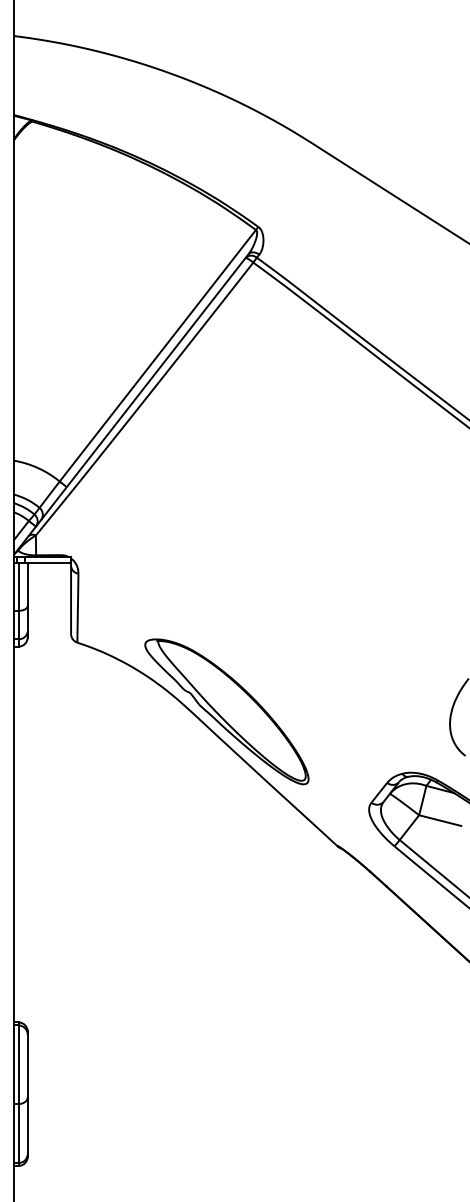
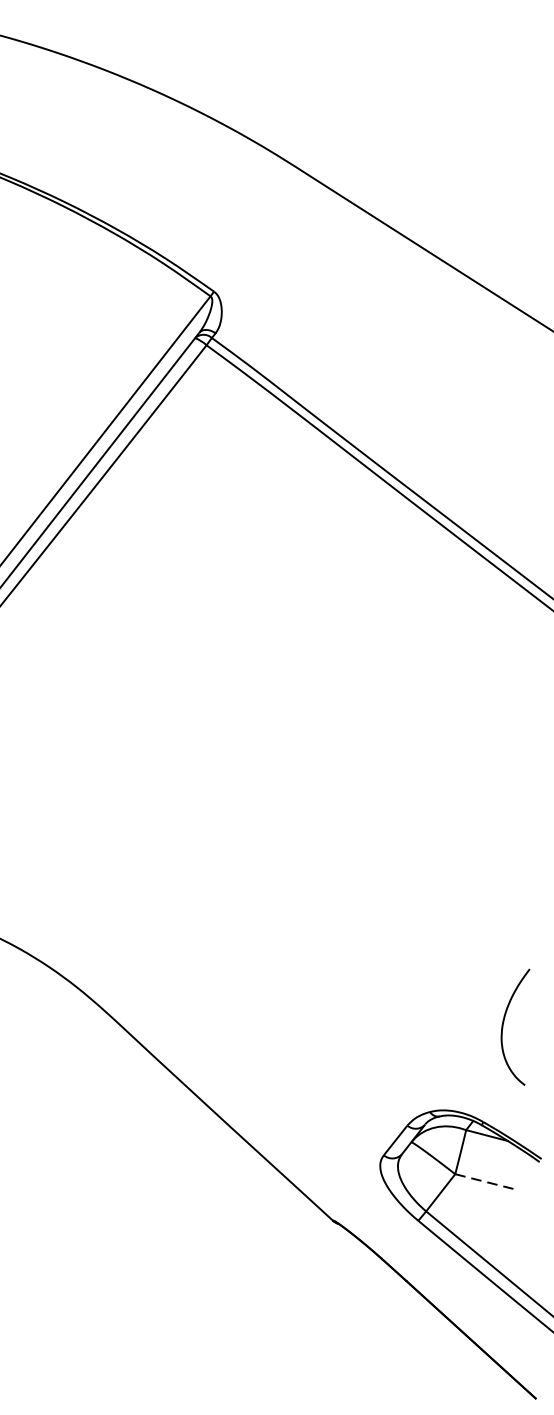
part: (226, 711) -> (166, 1018), removed
line: (440, 820) -> (487, 1182), solid -> dashed

